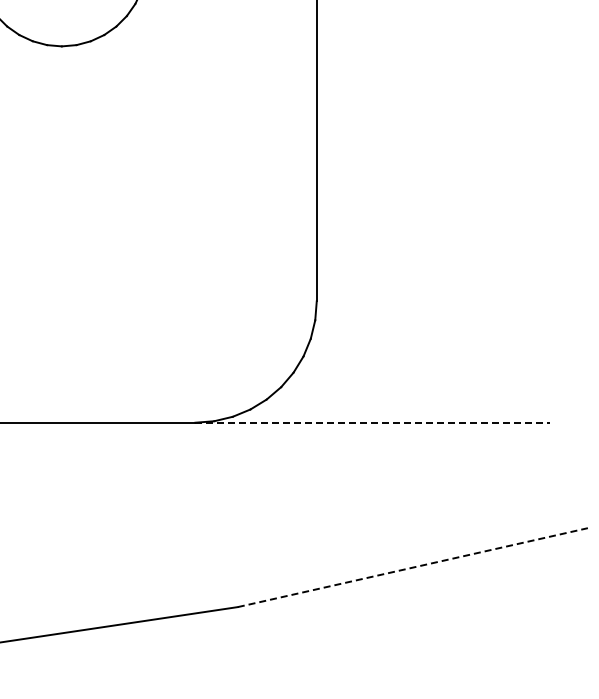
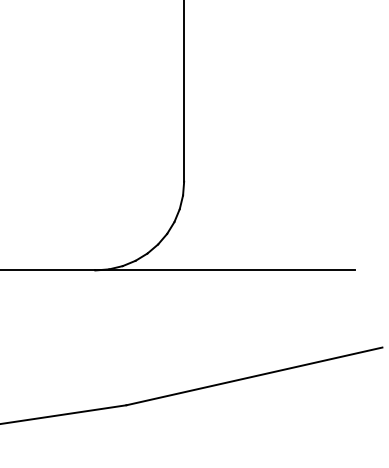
line: (372, 422) -> (224, 270), dashed -> solid
line: (413, 567) -> (254, 376), dashed -> solid

